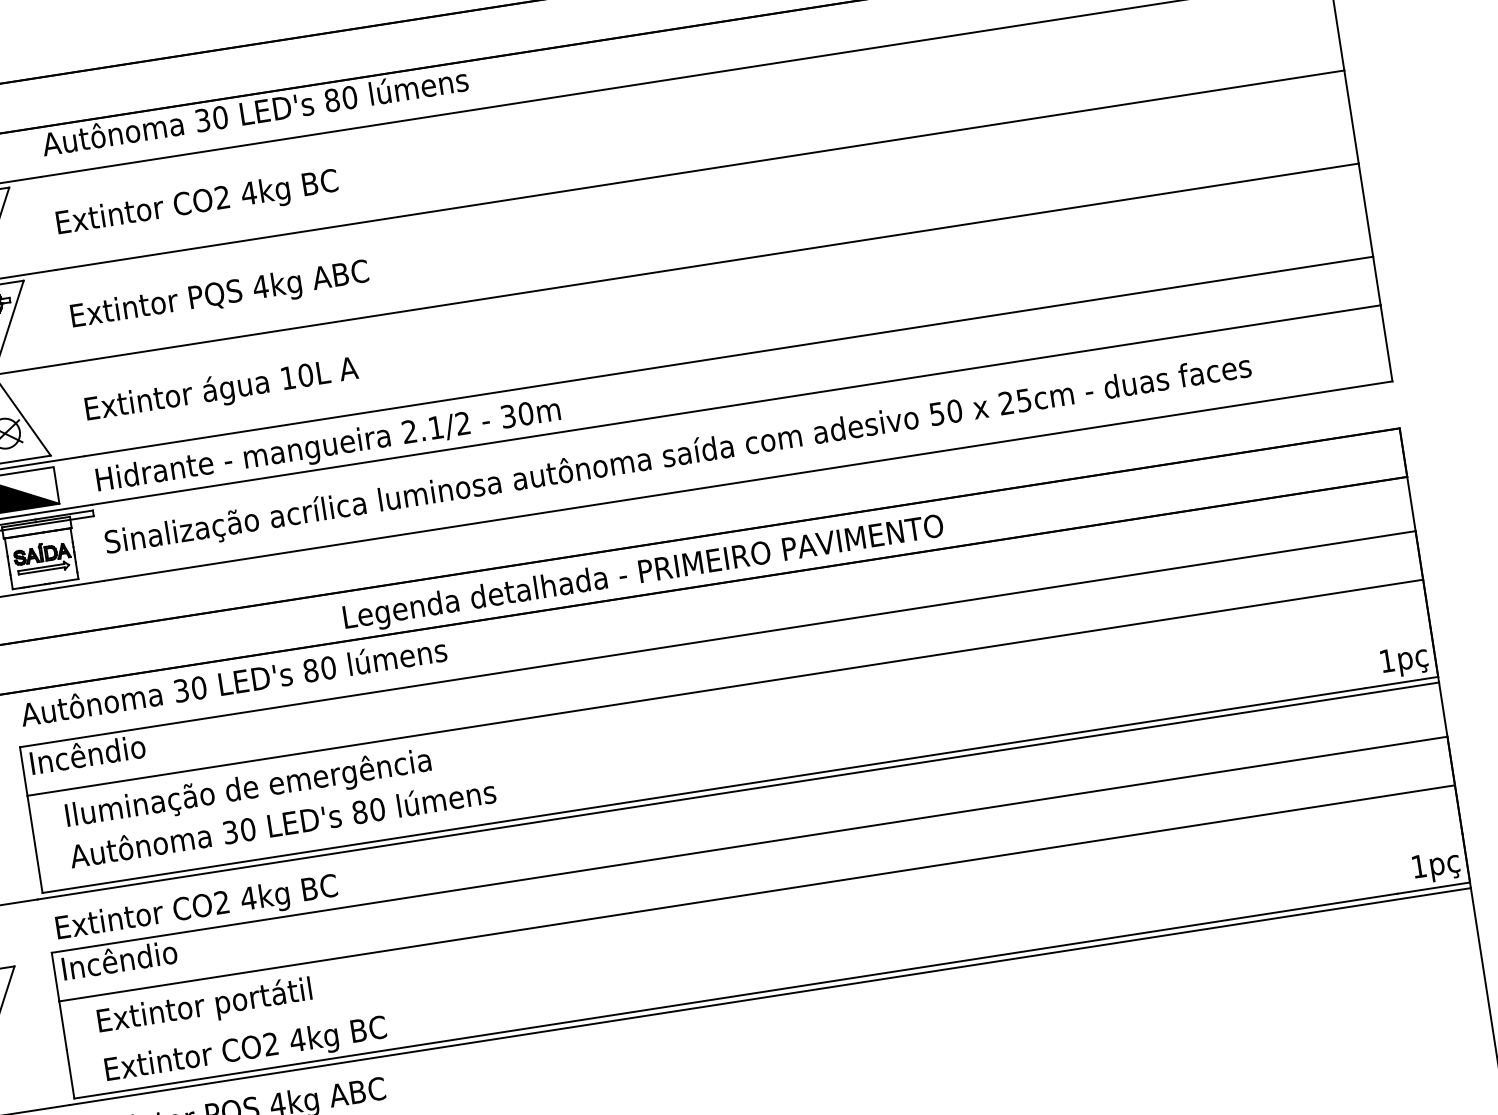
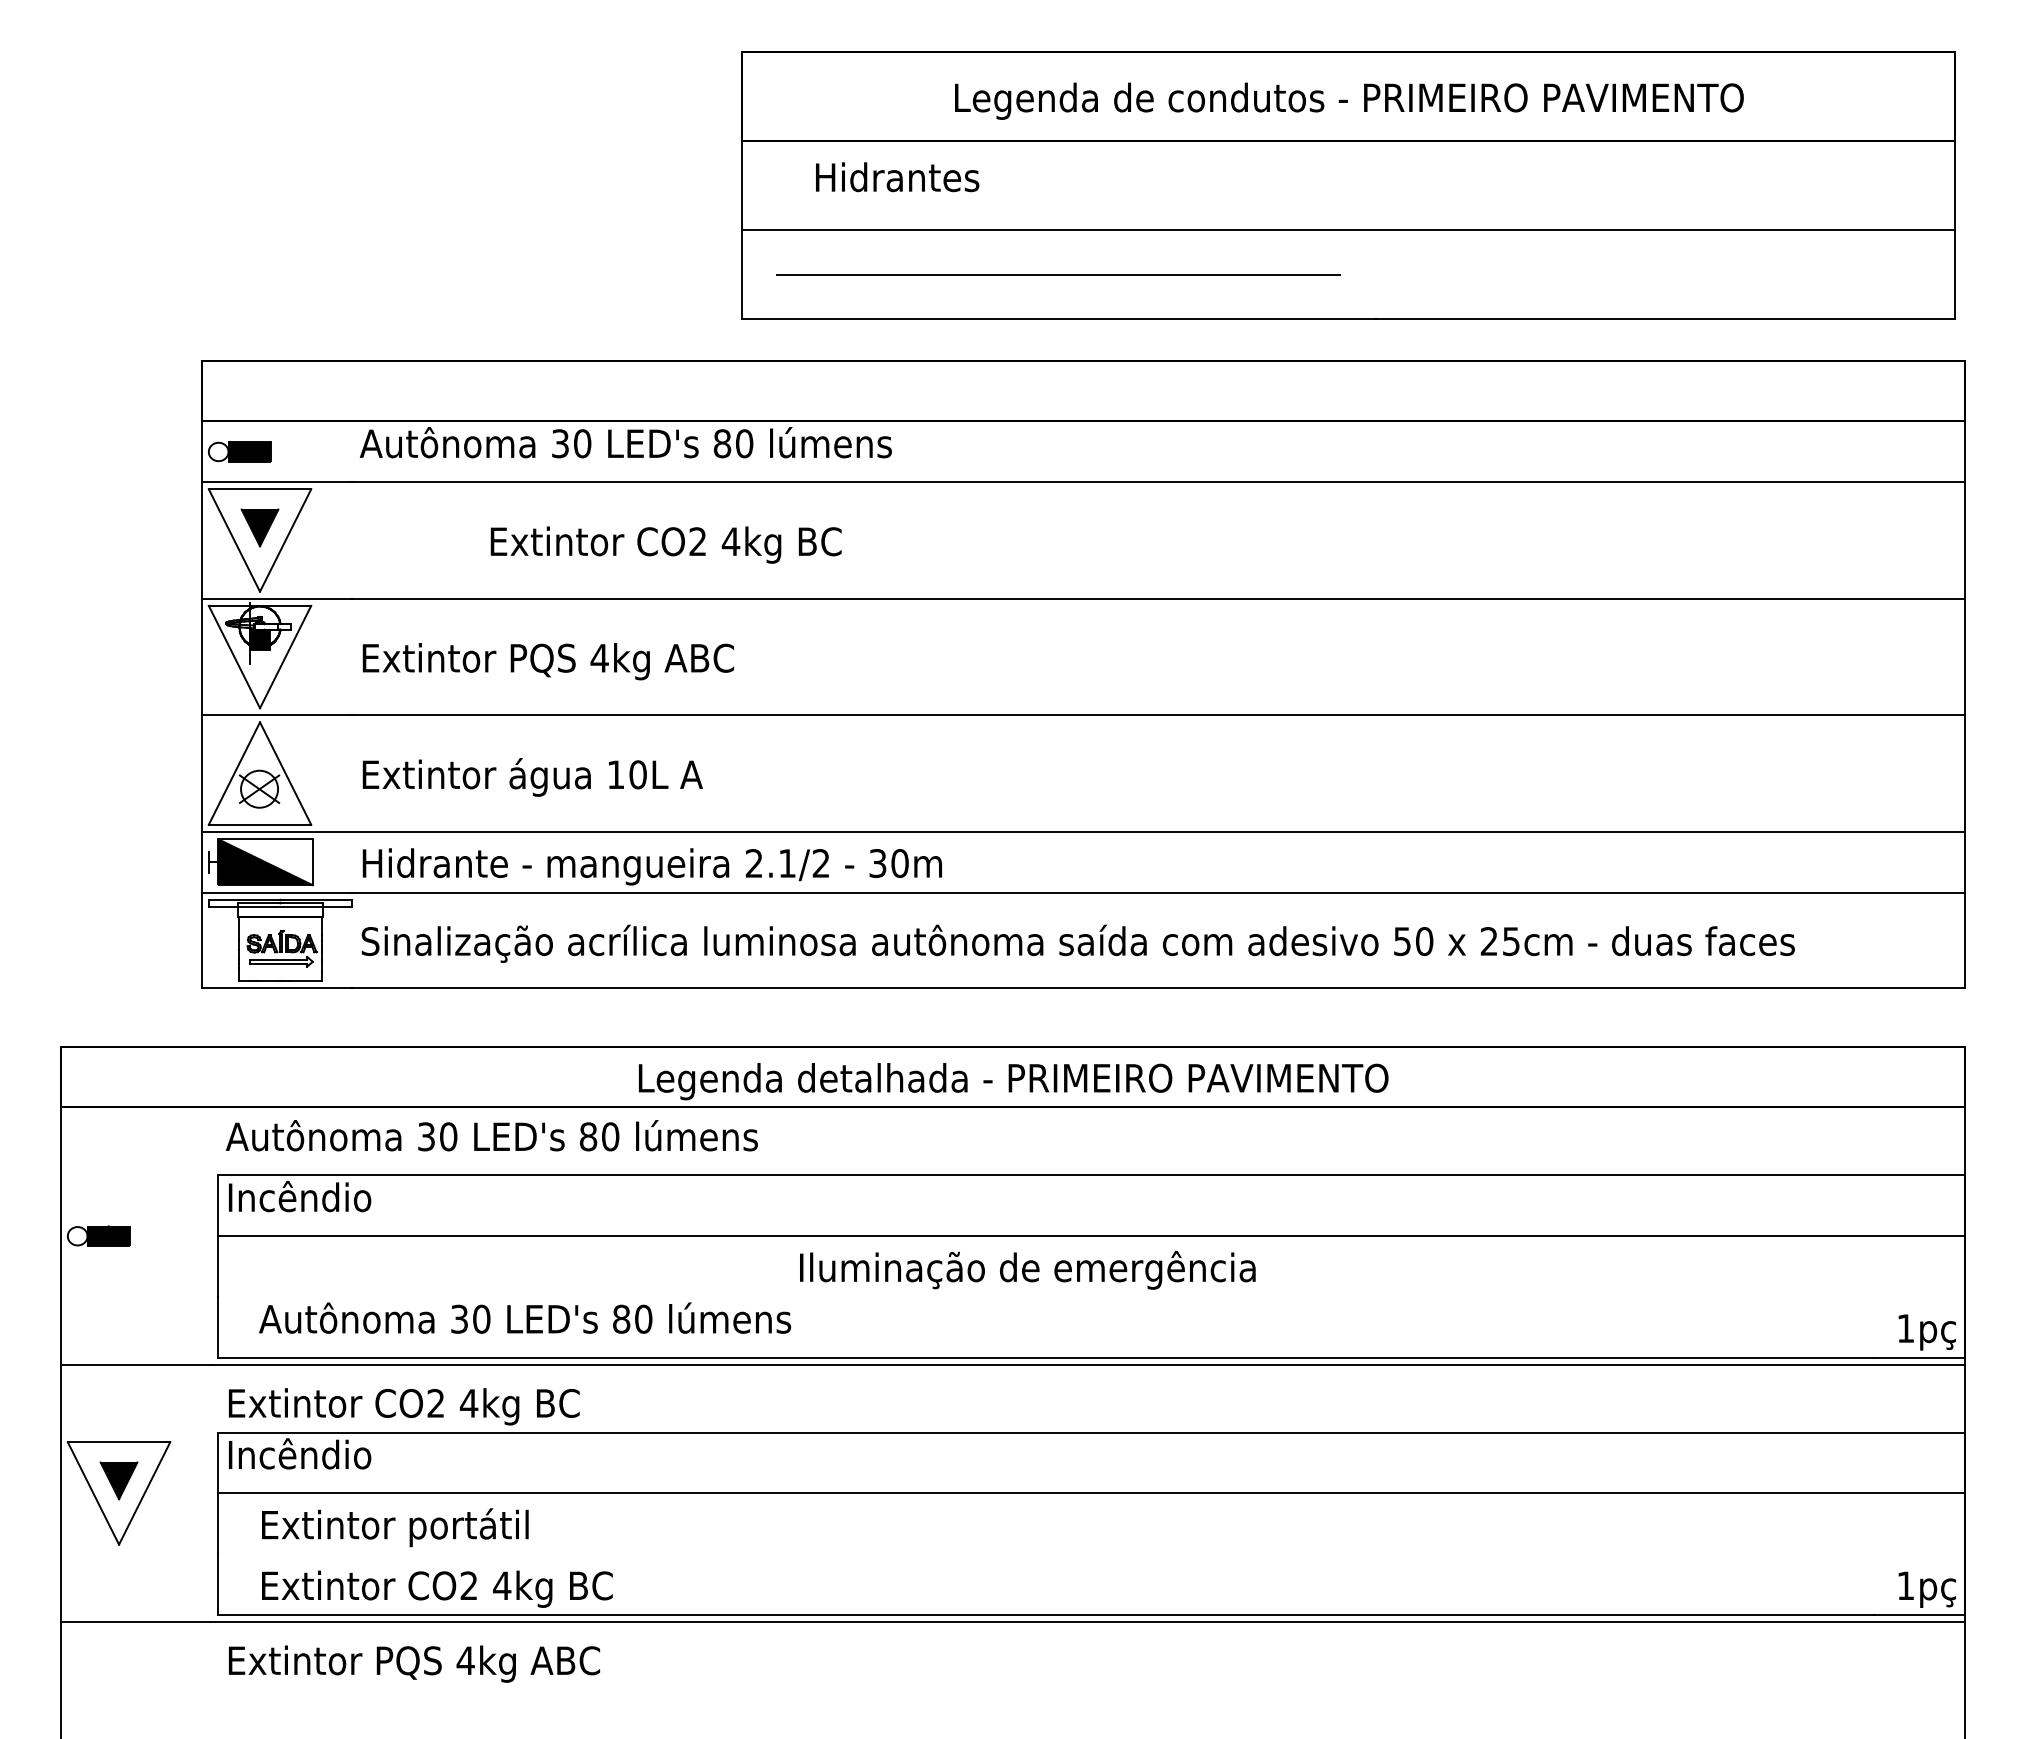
text: (196, 203) -> (665, 544), moved
text: (248, 789) -> (1027, 1270), moved

